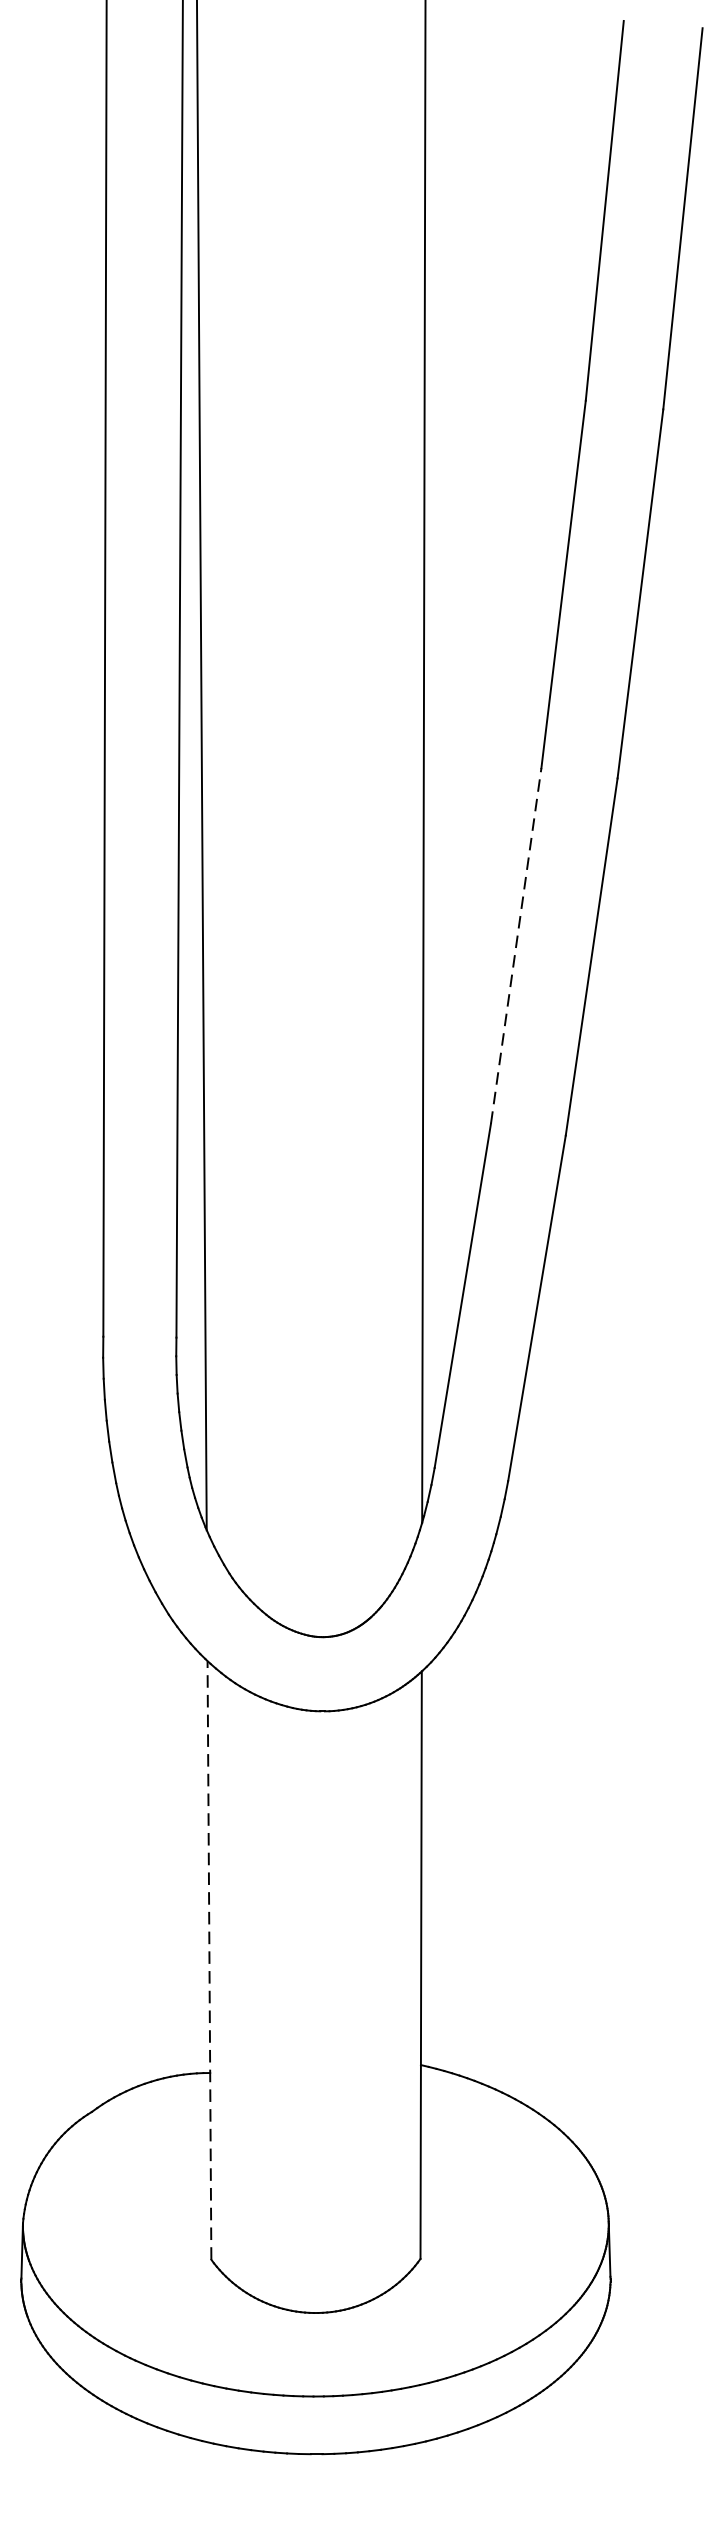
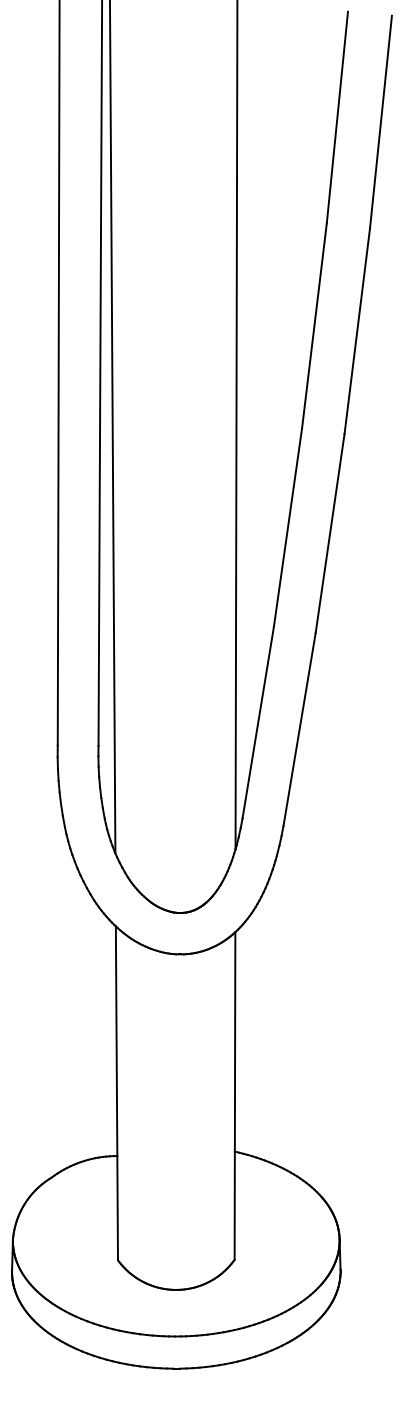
line: (517, 945) -> (288, 527), dashed -> solid
line: (208, 1960) -> (116, 1093), dashed -> solid

